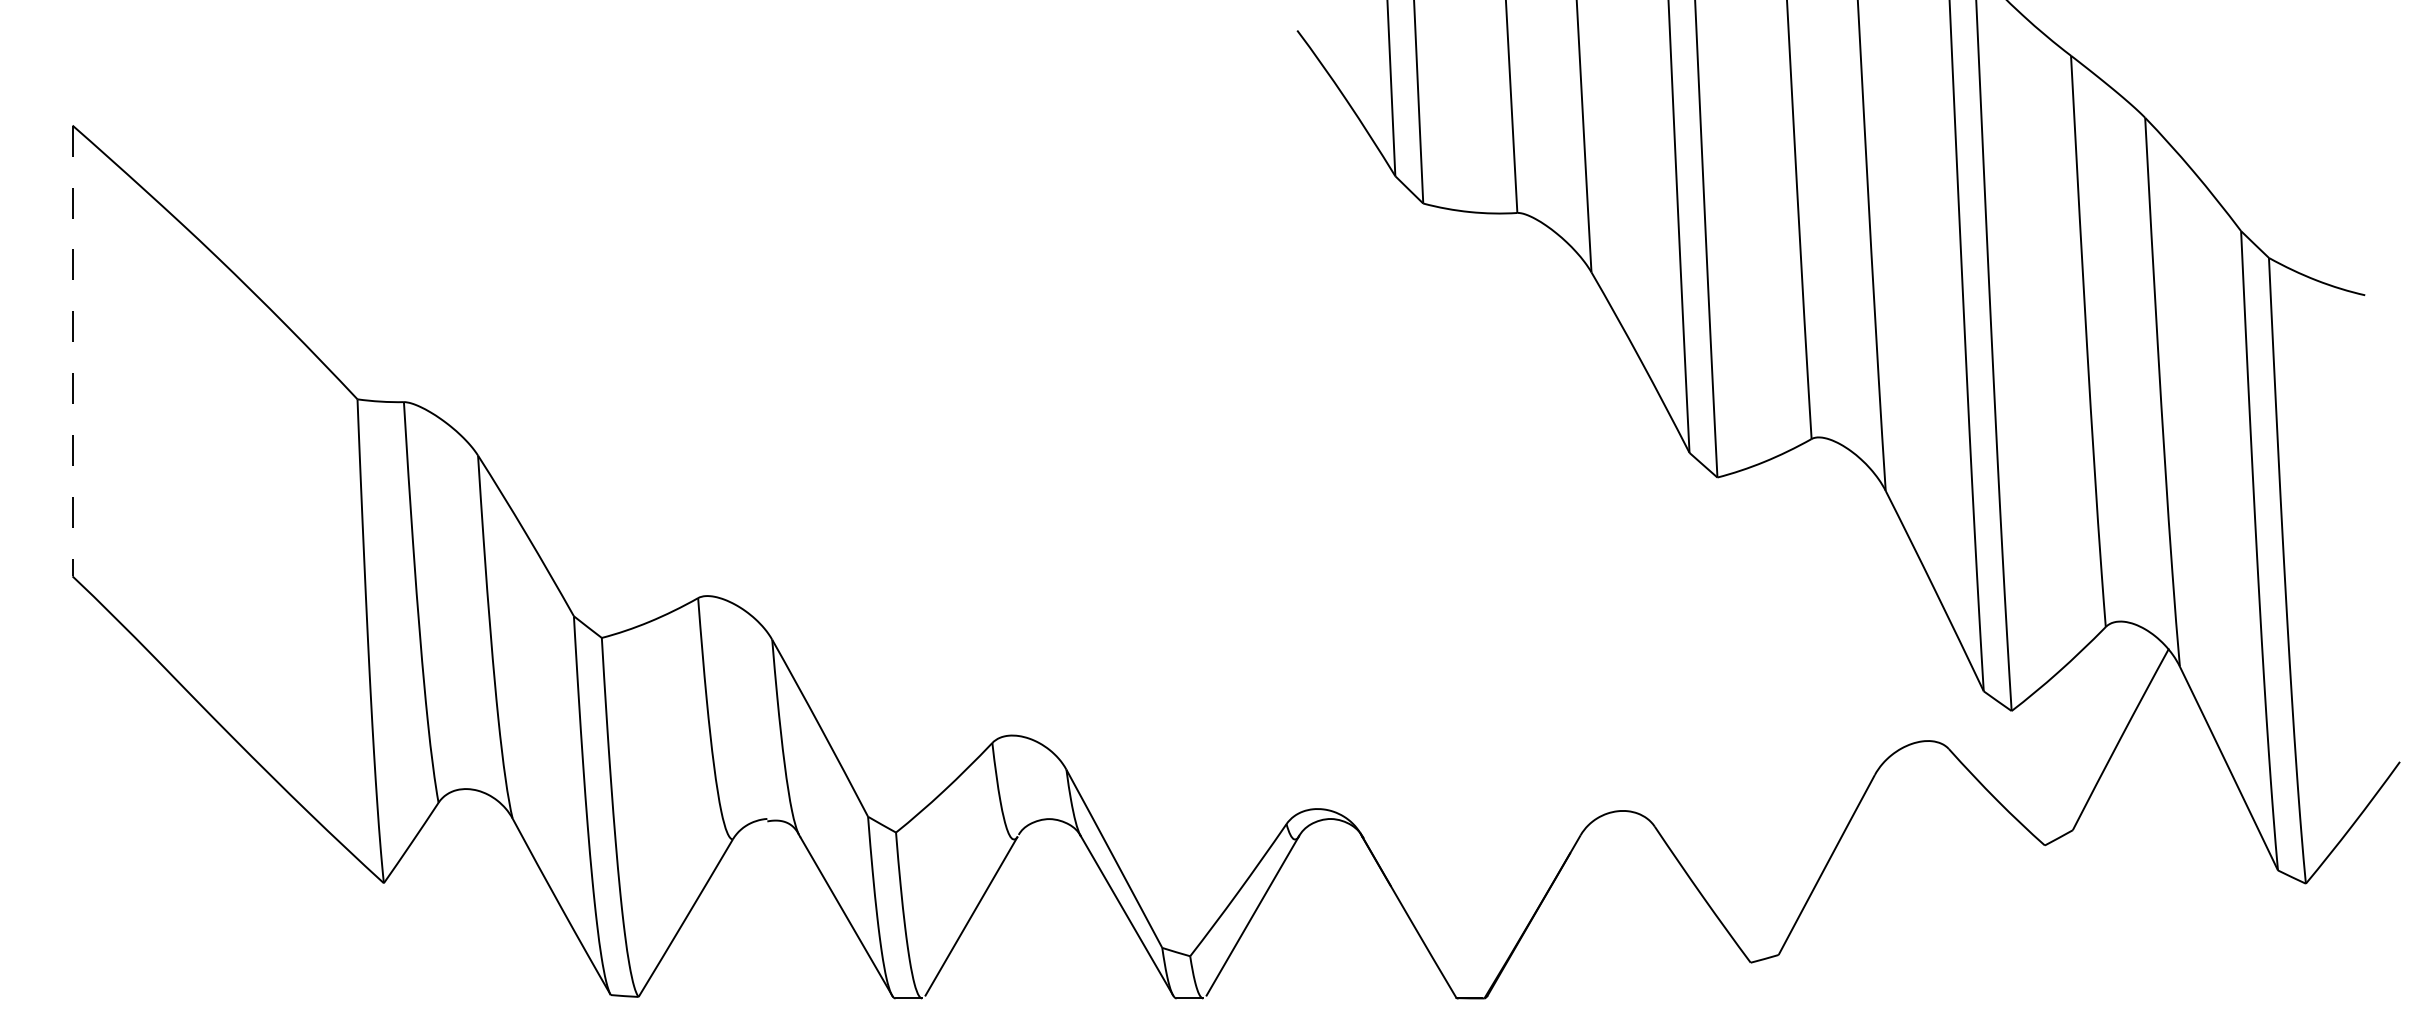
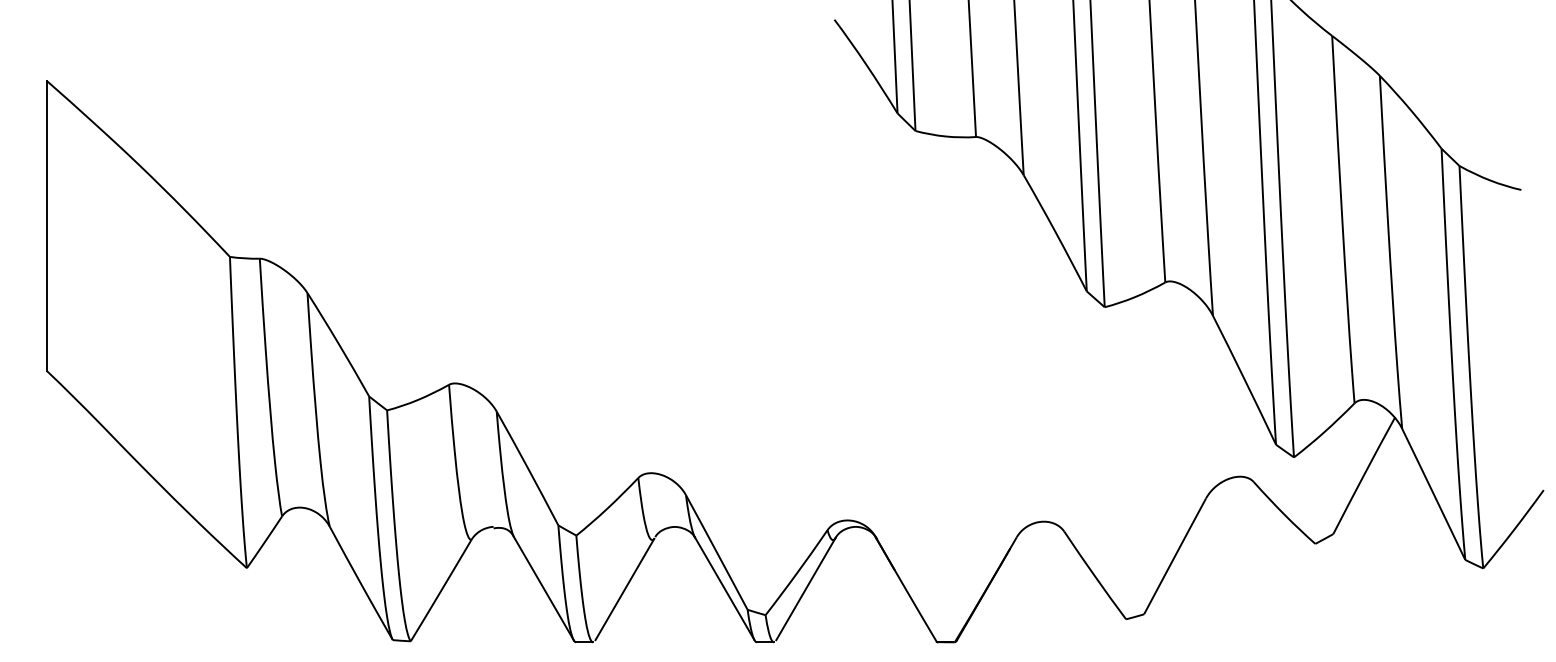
line: (72, 350) -> (46, 225), dashed -> solid

